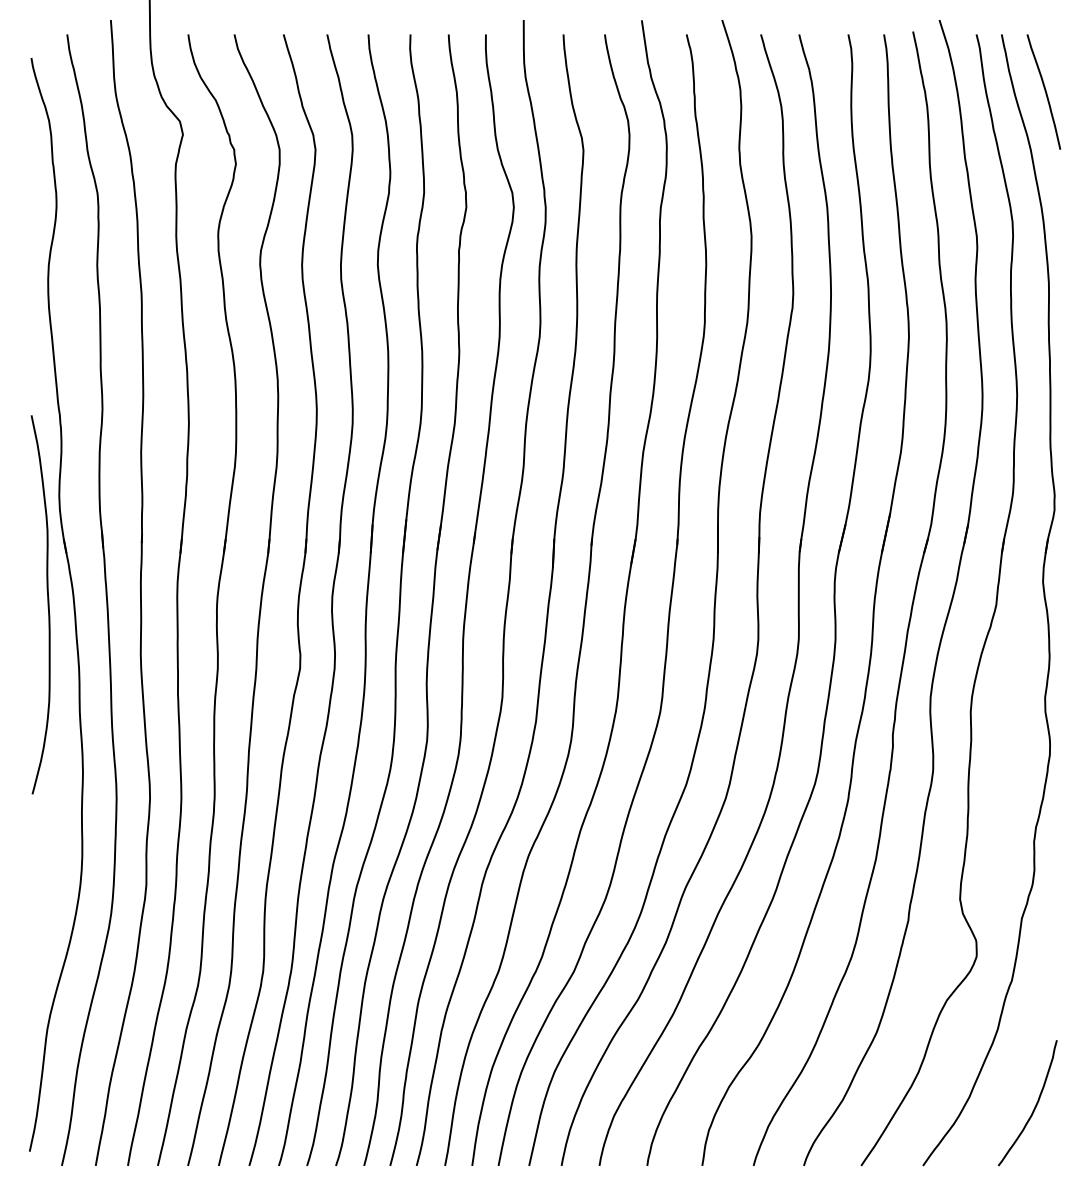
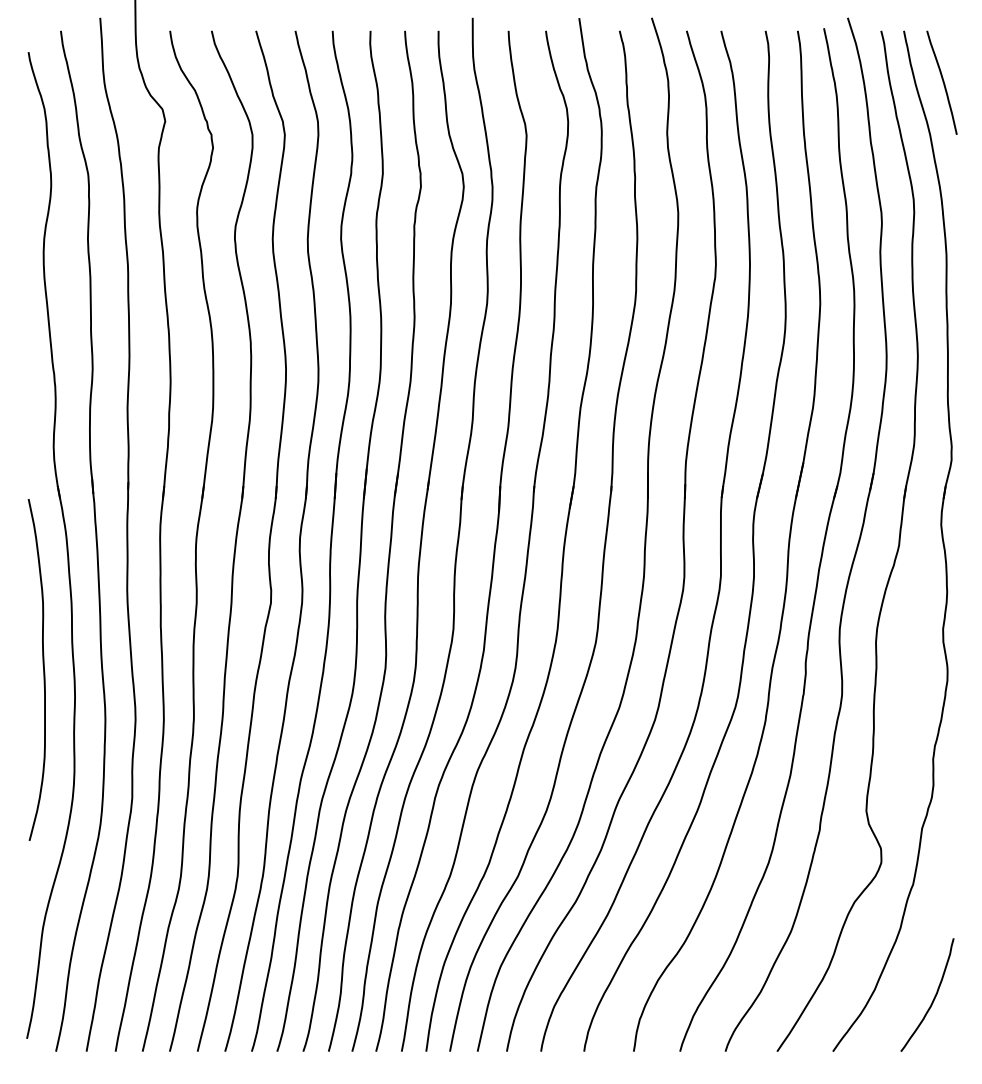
curve: (47, 604) -> (43, 669), moved

